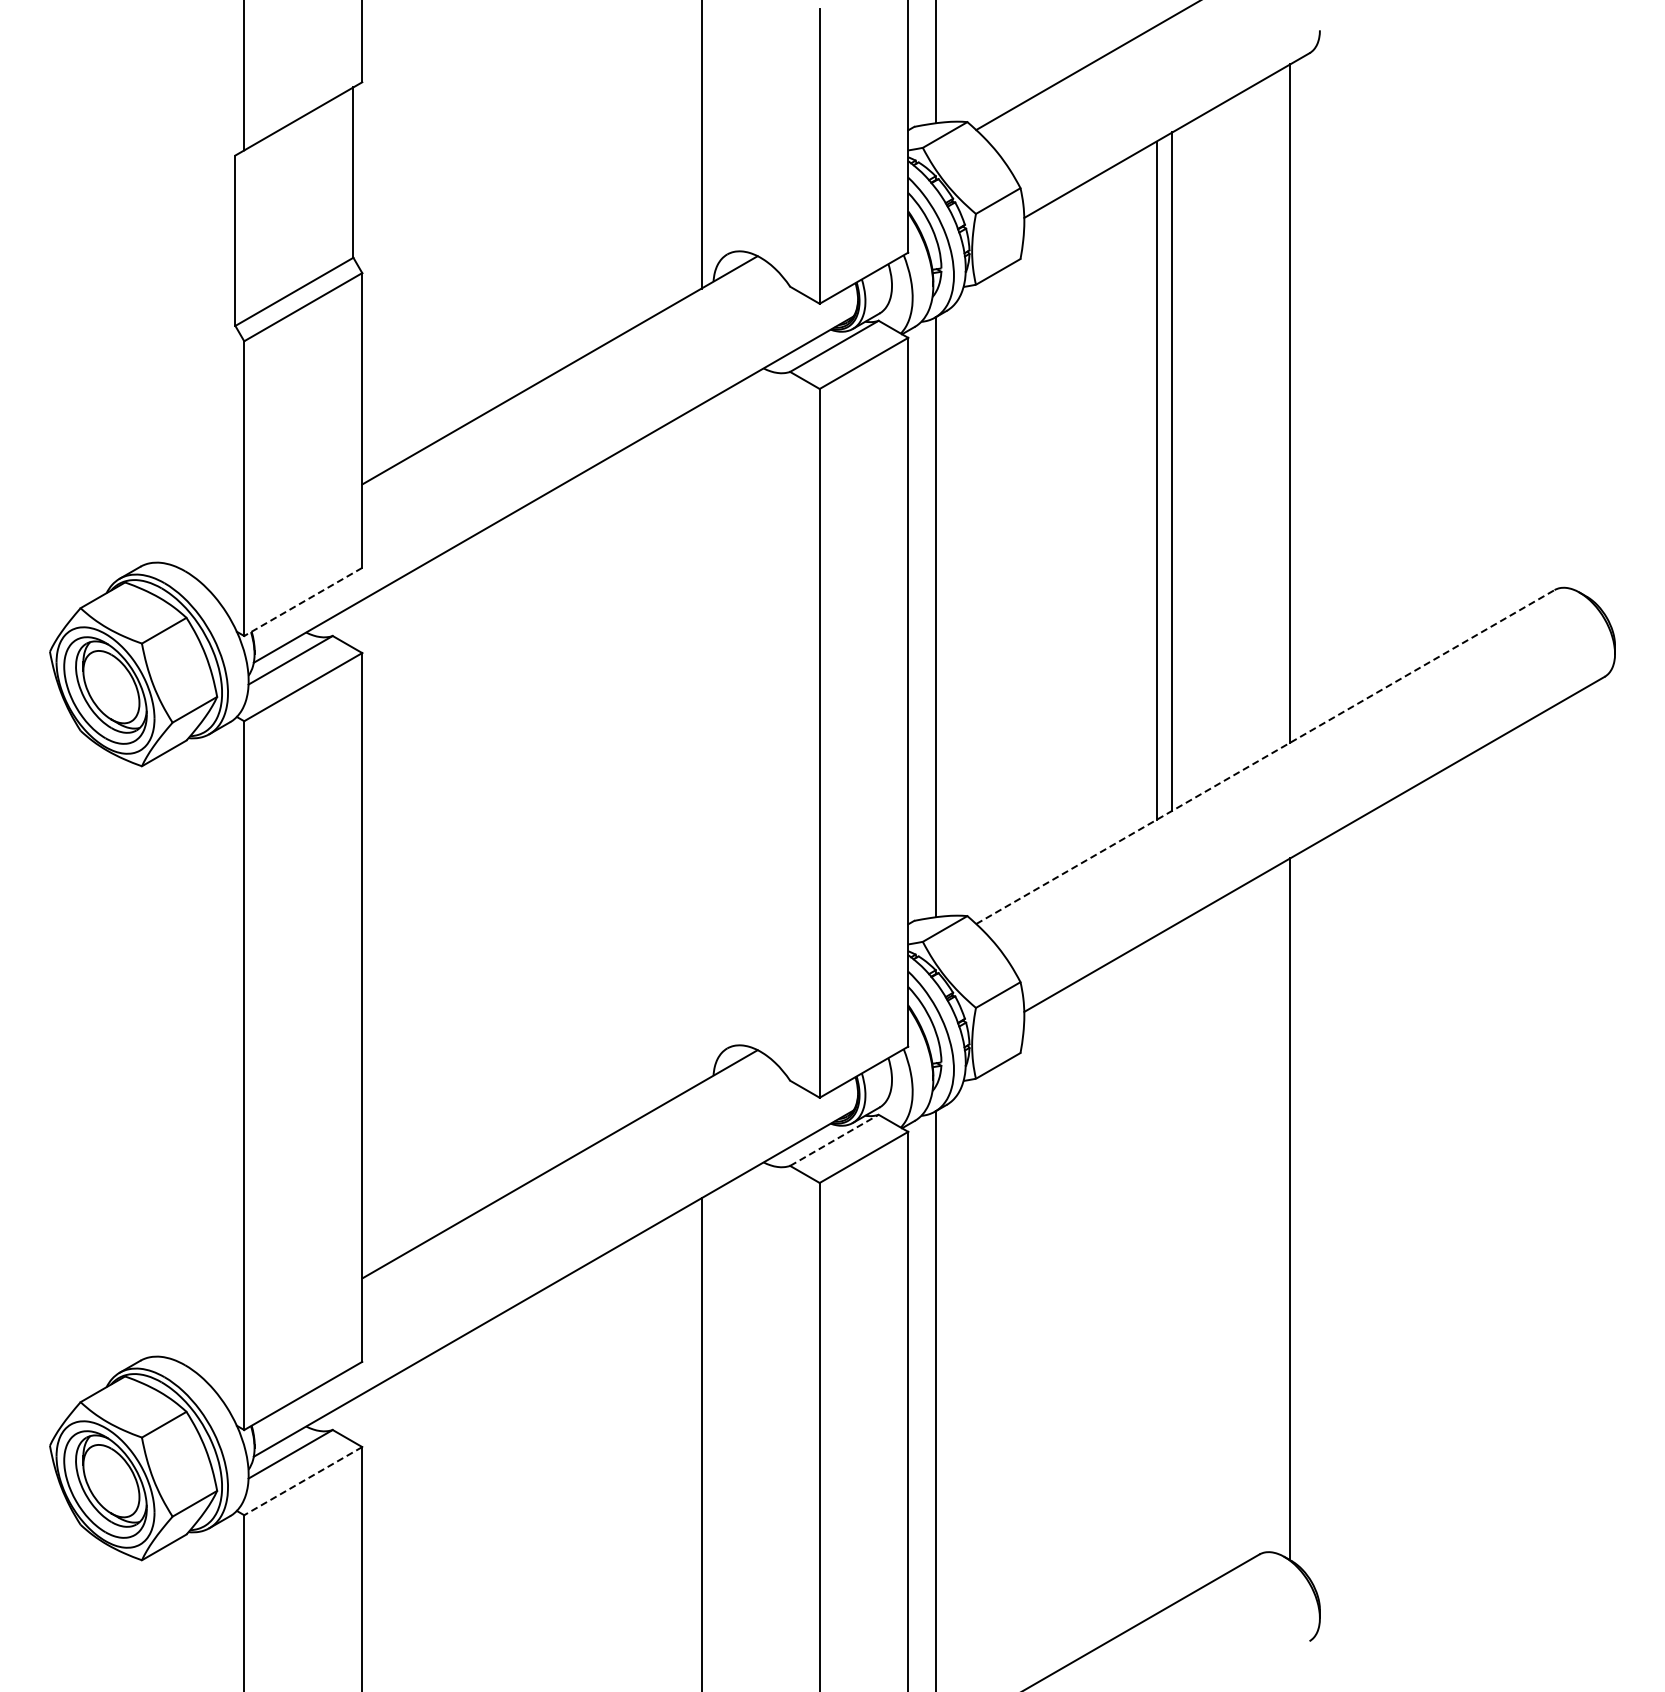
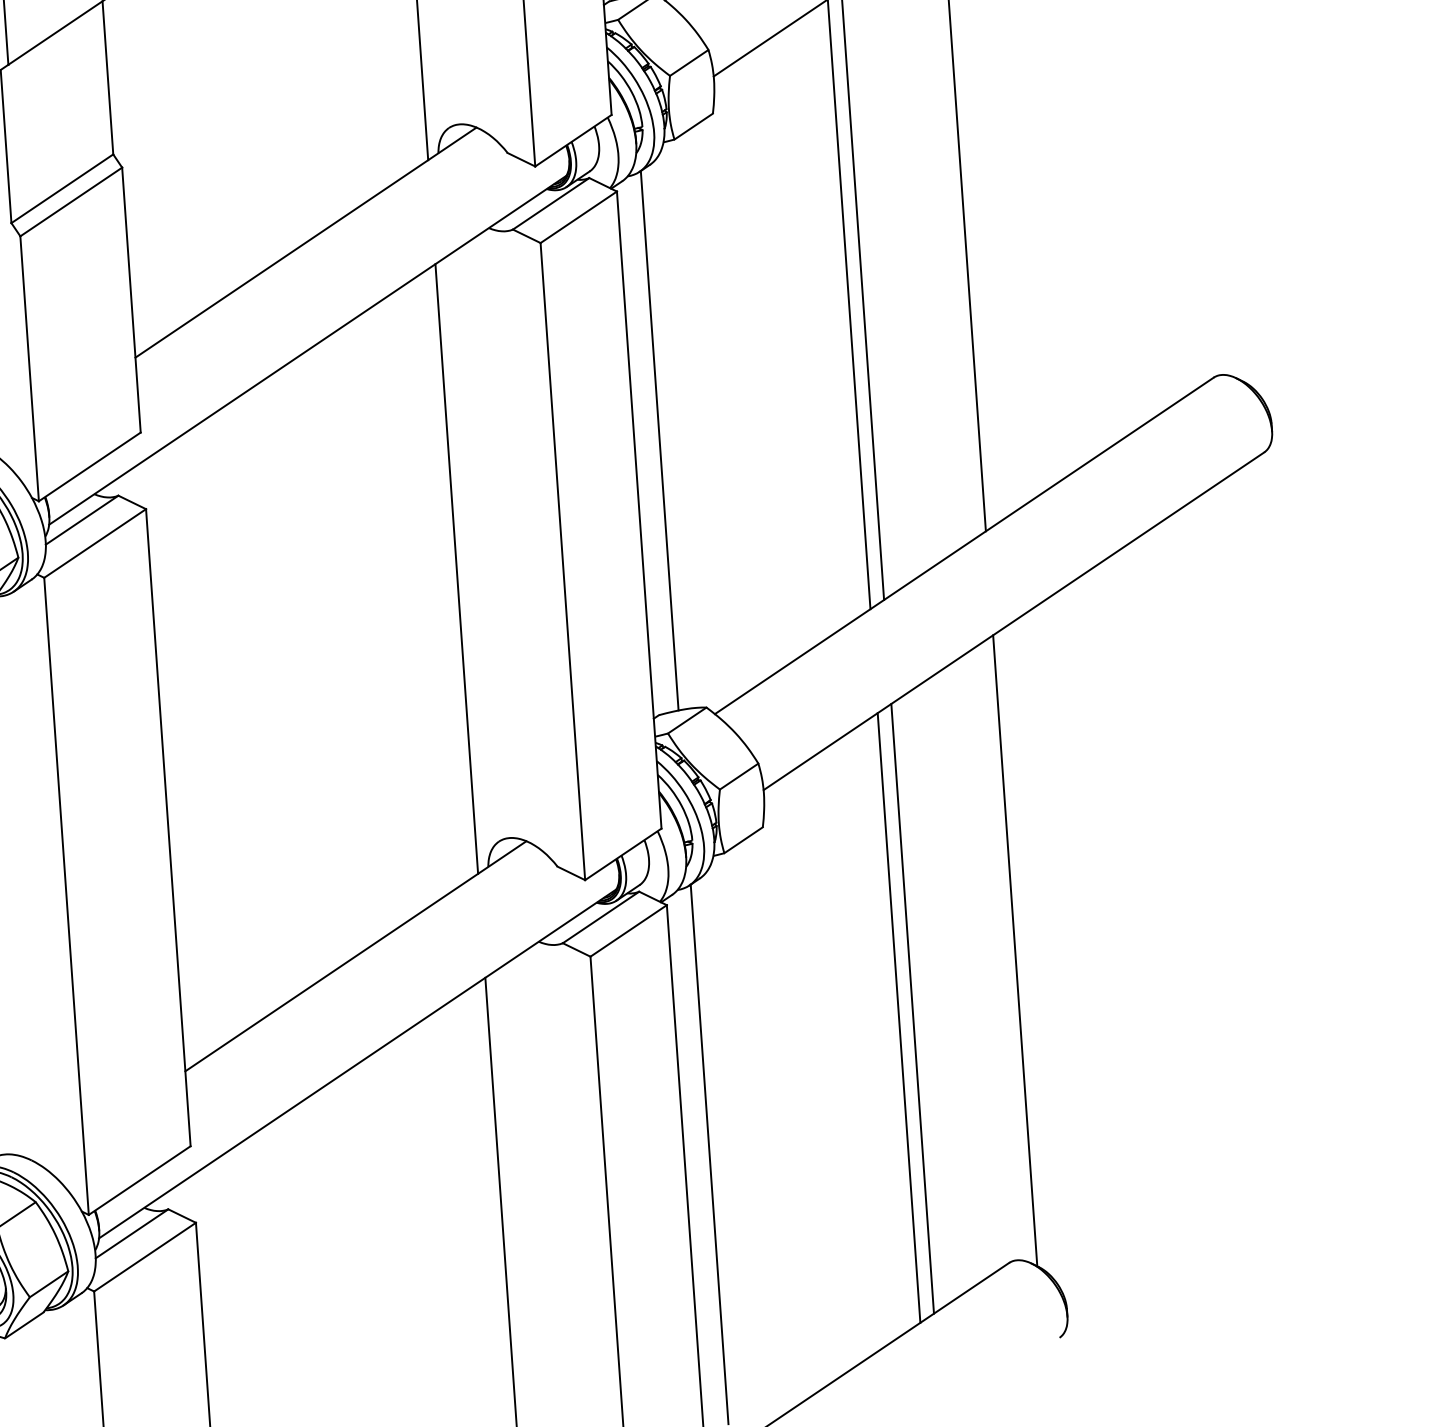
line: (302, 602) -> (89, 467), dashed -> solid
line: (701, 743) -> (456, 569), added
line: (1265, 757) -> (964, 546), dashed -> solid
line: (834, 1140) -> (601, 917), dashed -> solid
line: (1172, 1265) -> (912, 1008), added
line: (1156, 1274) -> (898, 1017), added
line: (302, 1481) -> (144, 1257), dashed -> solid

